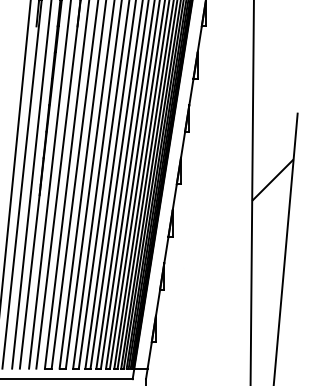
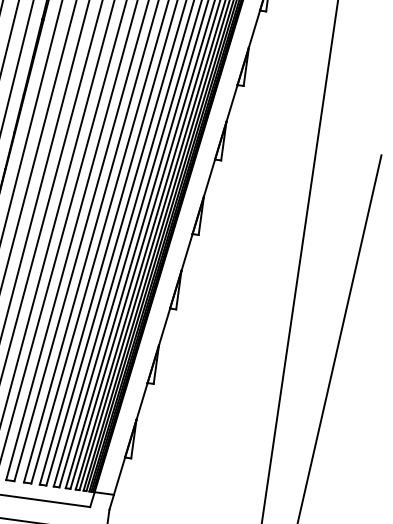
hatch: (272, 179) -> (331, 246), removed

